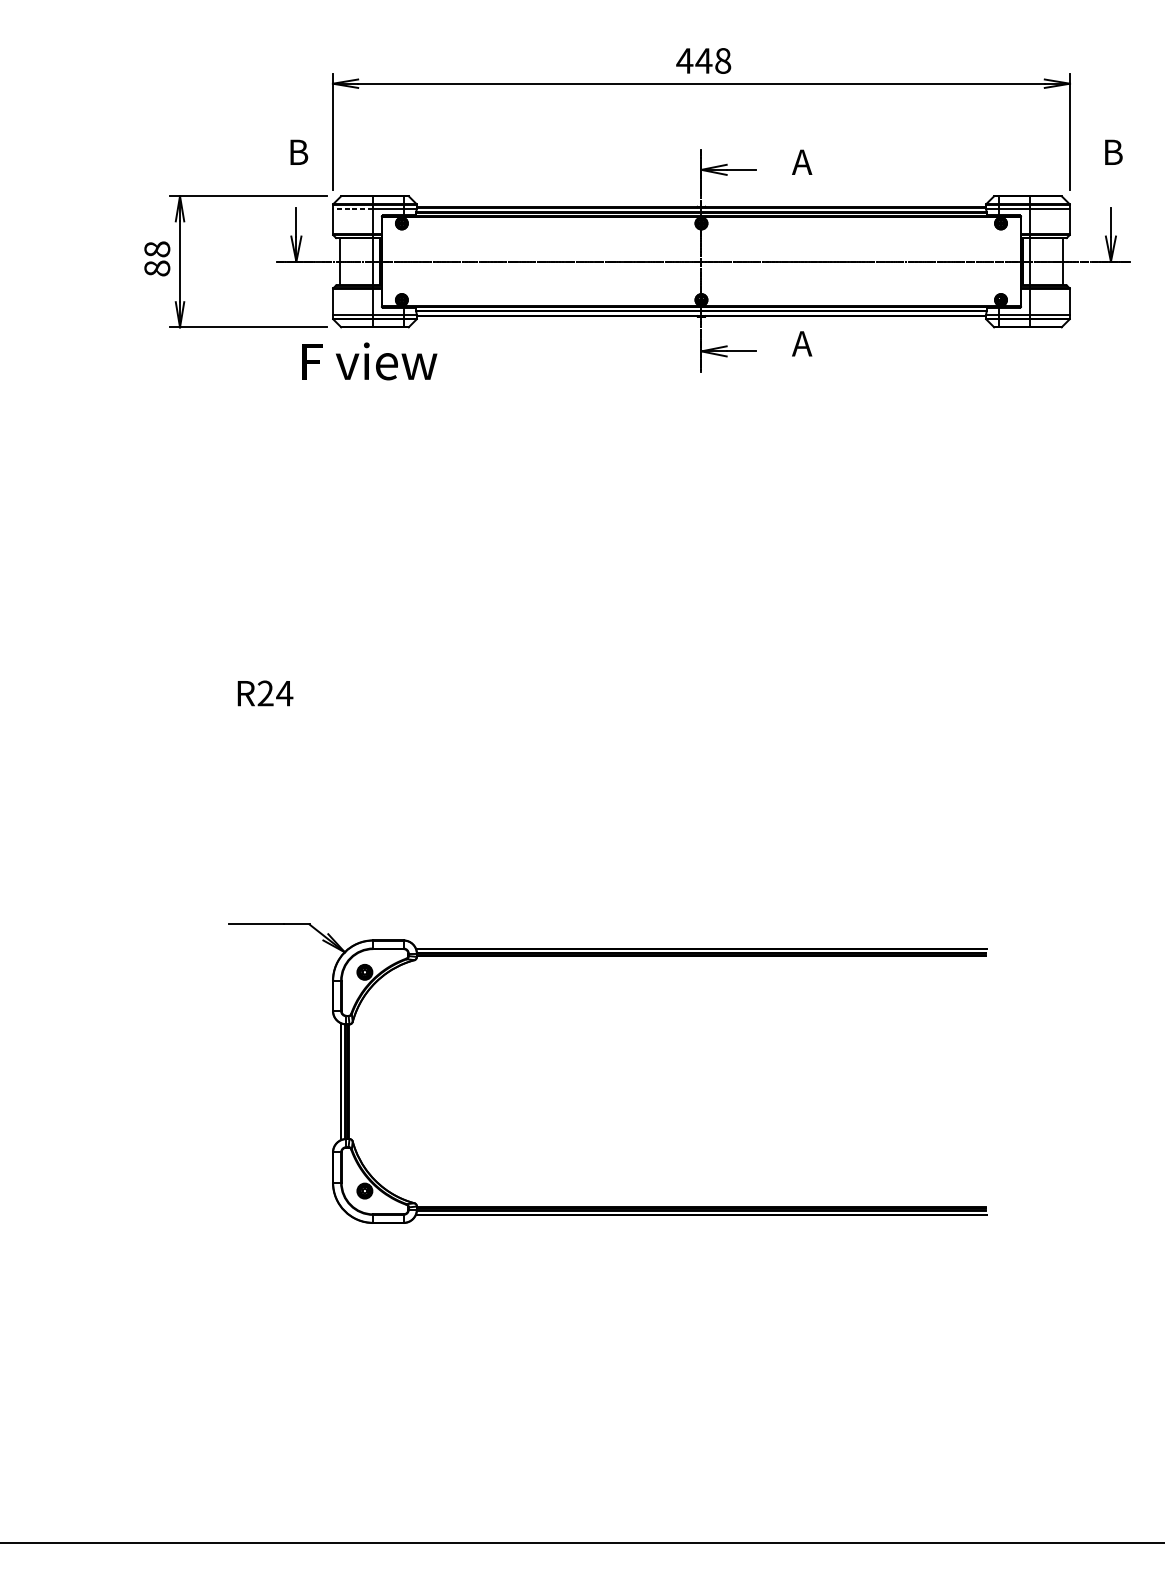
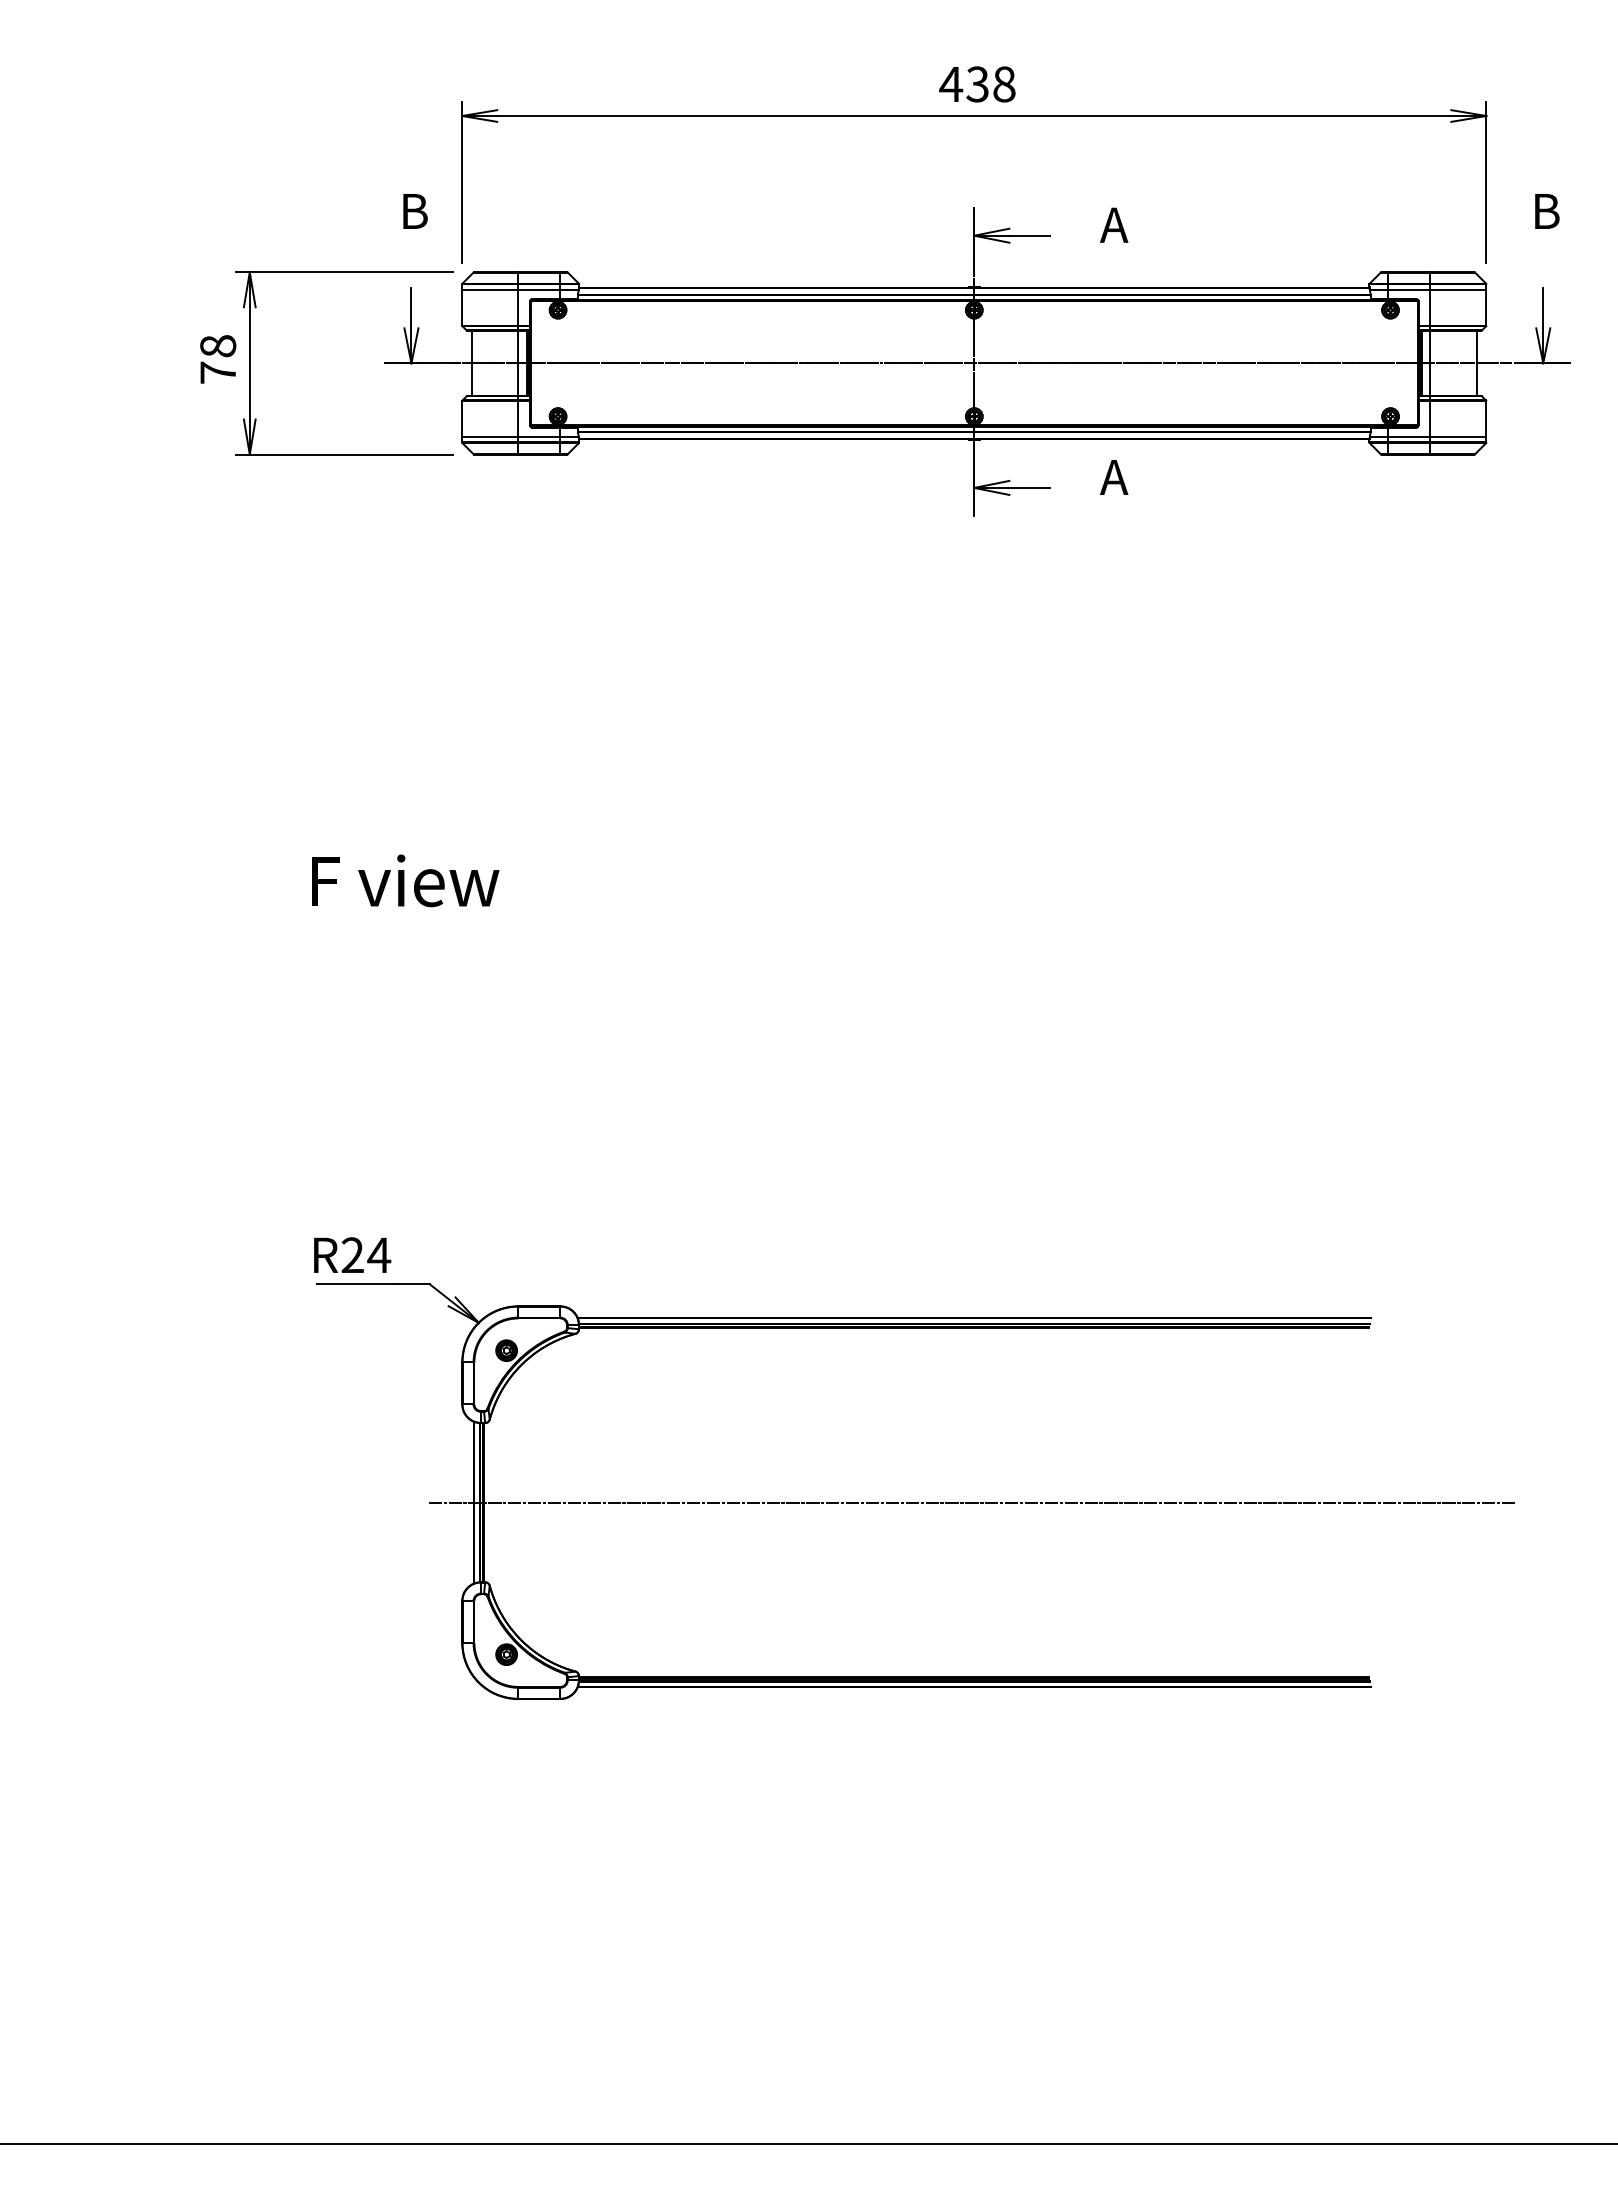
text: (703, 61) -> (977, 84), 448 -> 438
line: (352, 208) -> (489, 289), dashed -> solid
text: (157, 268) -> (218, 372), 88 -> 78
text: (369, 361) -> (405, 880), moved
text: (265, 692) -> (352, 1254), moved
line: (699, 1081) -> (971, 1502), added

